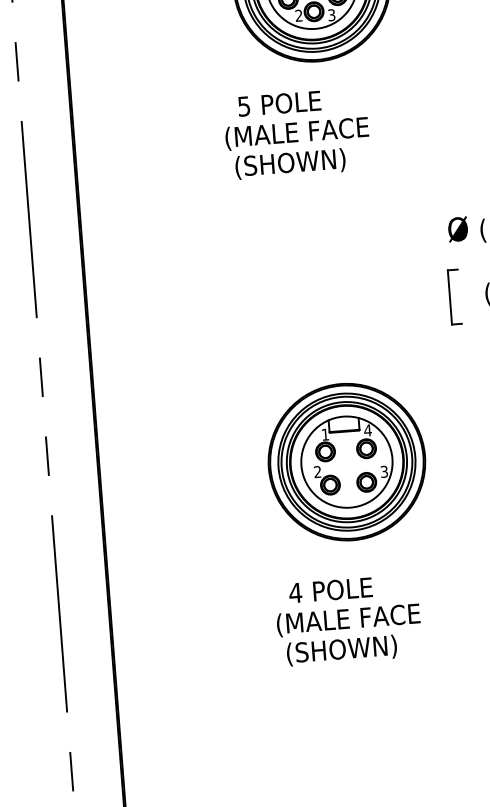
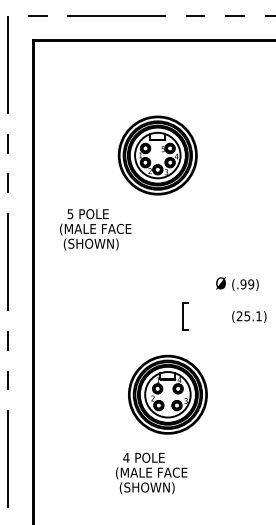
text: (296, 133) -> (95, 229), moved
part: (454, 296) -> (185, 316), moved
part: (346, 461) -> (167, 394), moved

